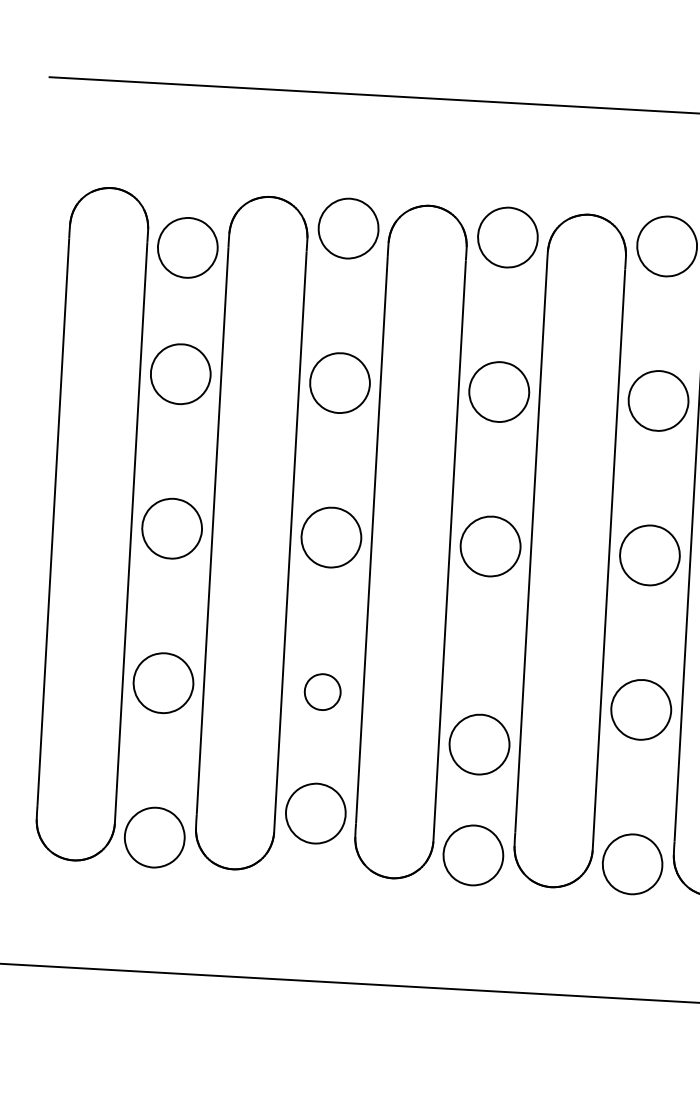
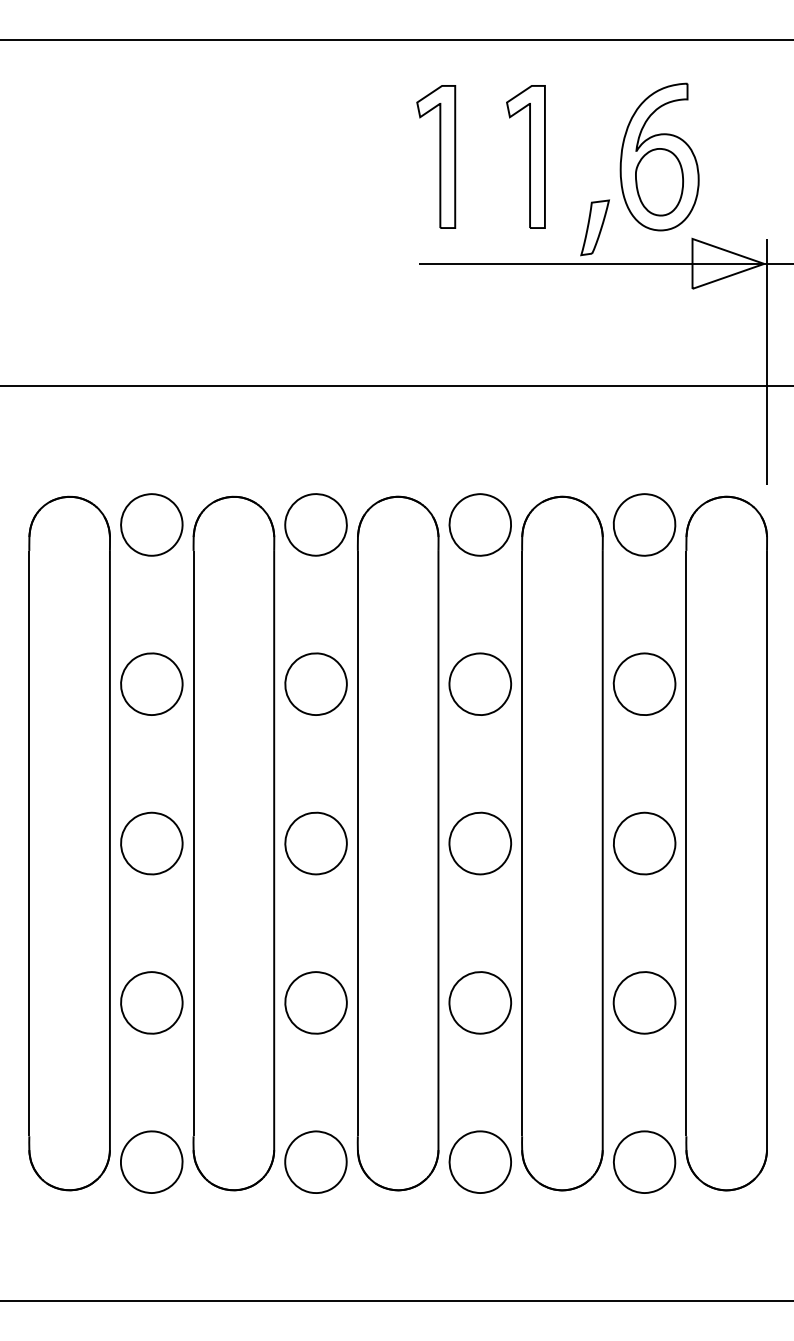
part: (187, 247) -> (151, 524), moved
part: (322, 691) -> (315, 1002), size x1.67
part: (479, 744) -> (480, 1002), moved
part: (315, 812) -> (315, 1161), moved

